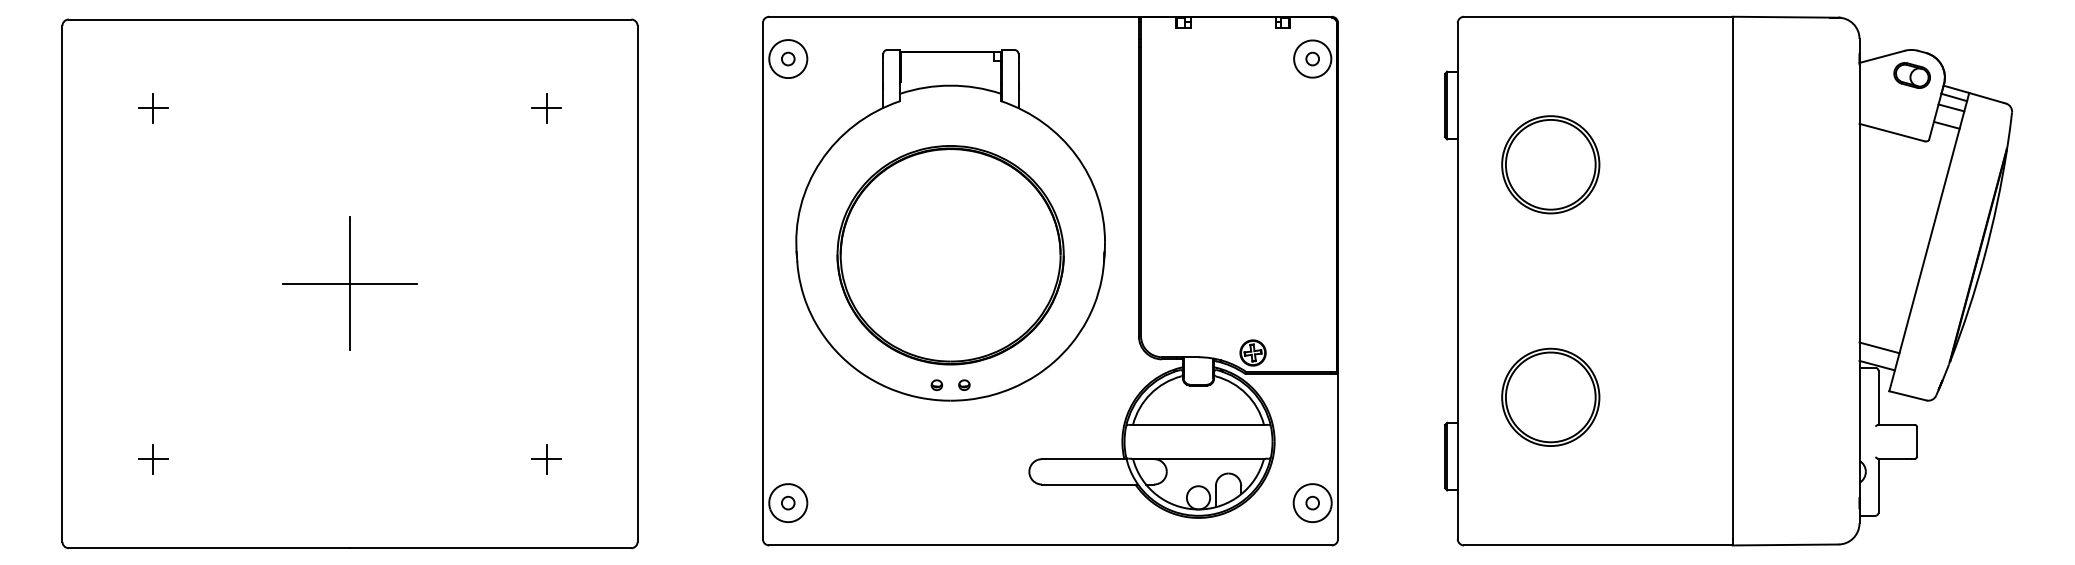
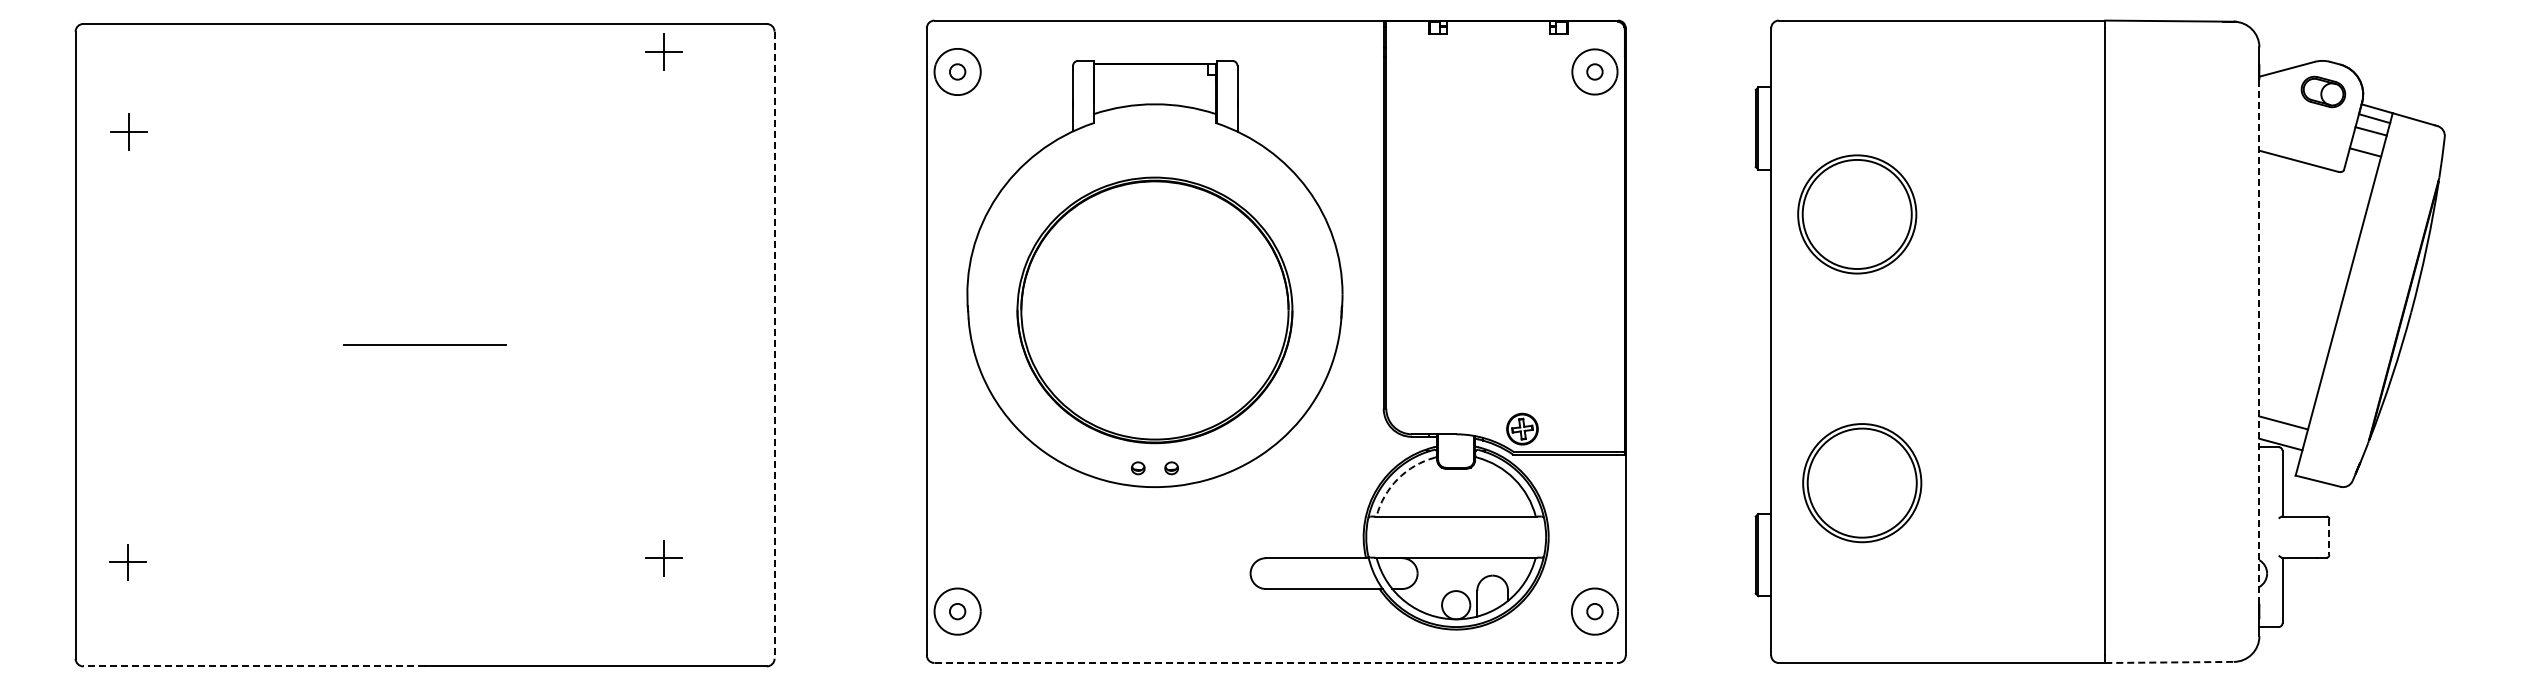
part: (152, 108) -> (128, 131), moved
part: (546, 108) -> (663, 51), moved
part: (1550, 164) -> (1857, 214), moved
line: (1859, 281) -> (2259, 342), solid -> dashed
line: (350, 284) -> (425, 345), removed
line: (637, 284) -> (774, 345), solid -> dashed
arc: (1150, 394) -> (1397, 479), solid -> dashed
part: (1550, 397) -> (1862, 483), moved
line: (1917, 442) -> (2329, 537), solid -> dashed
part: (152, 459) -> (127, 562), moved
line: (1050, 545) -> (1276, 663), solid -> dashed
line: (1786, 545) -> (2170, 662), solid -> dashed
line: (209, 548) -> (254, 666), solid -> dashed

